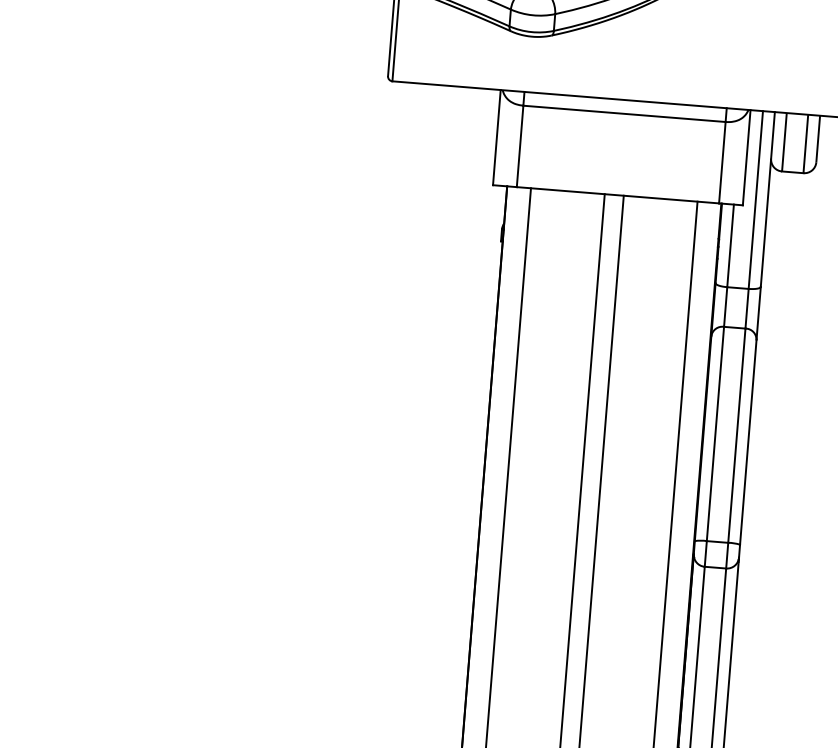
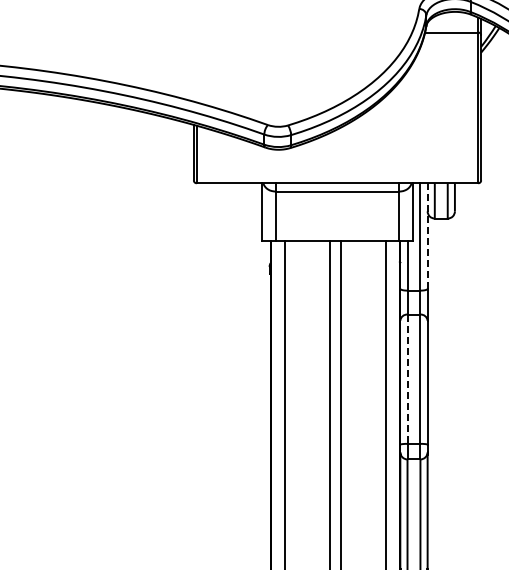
line: (767, 200) -> (427, 236), solid -> dashed
line: (715, 434) -> (407, 379), solid -> dashed

